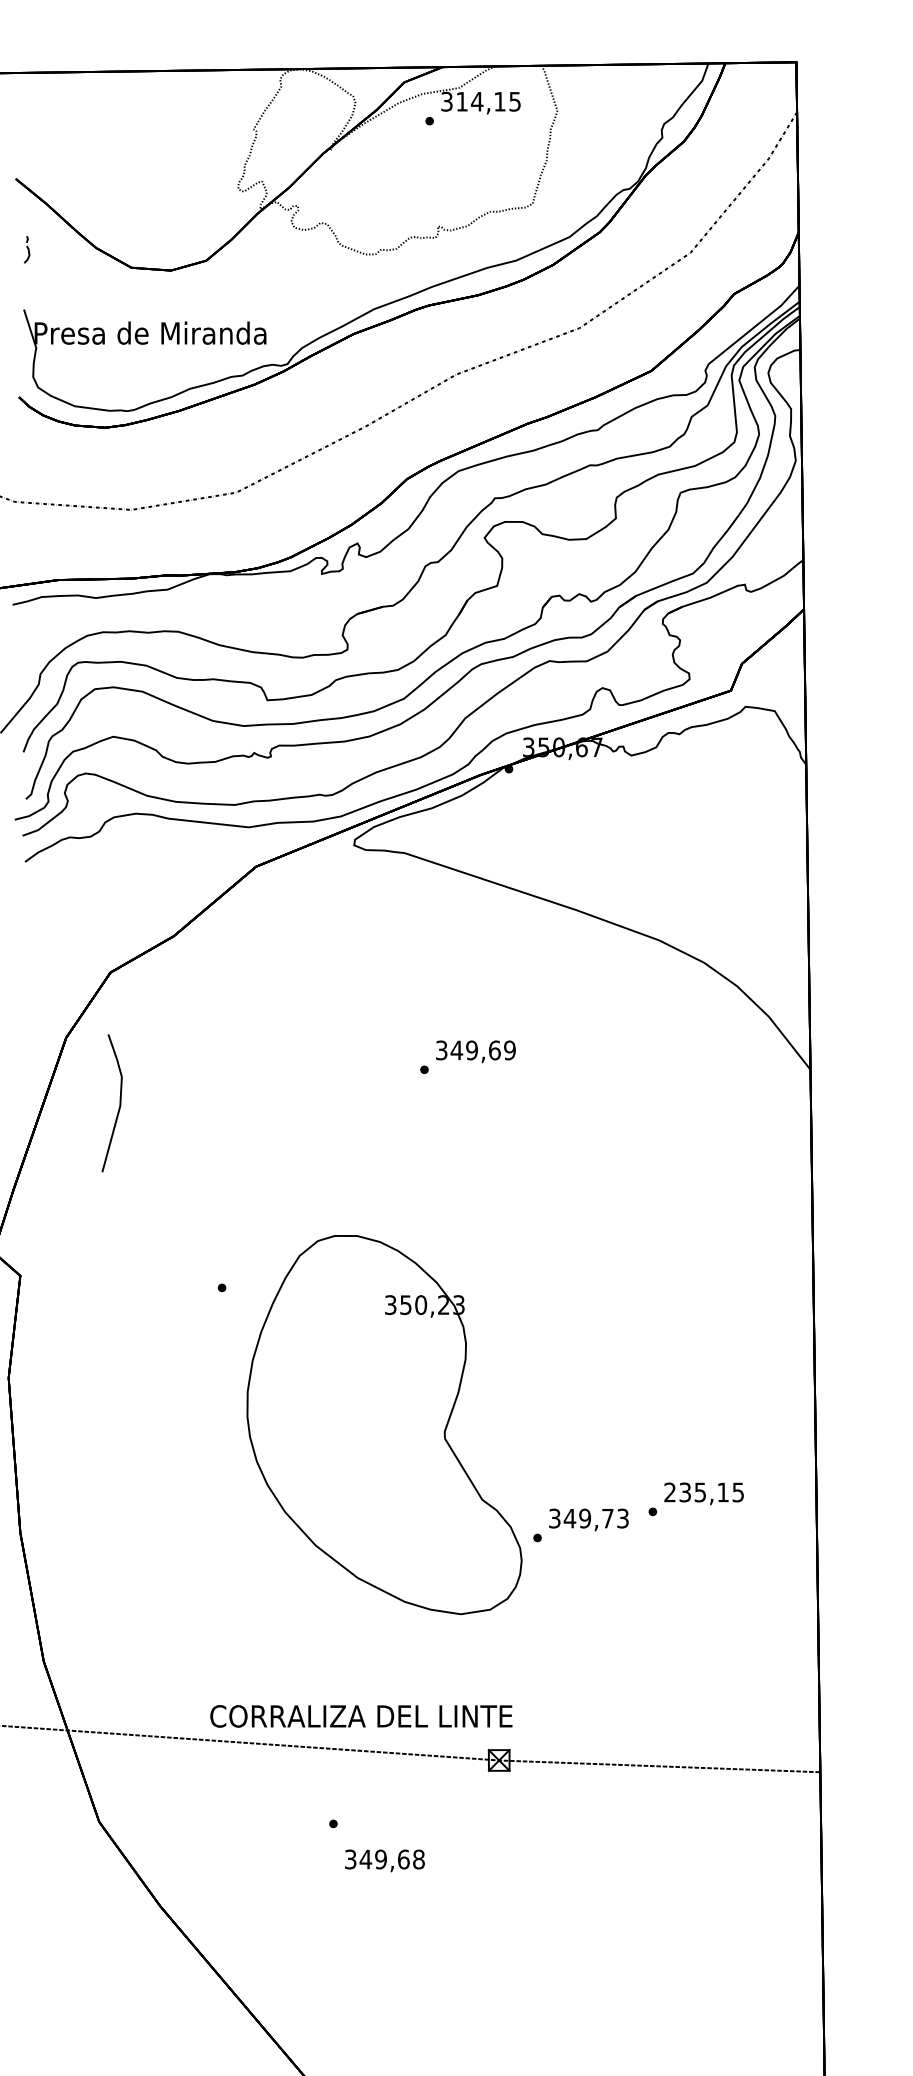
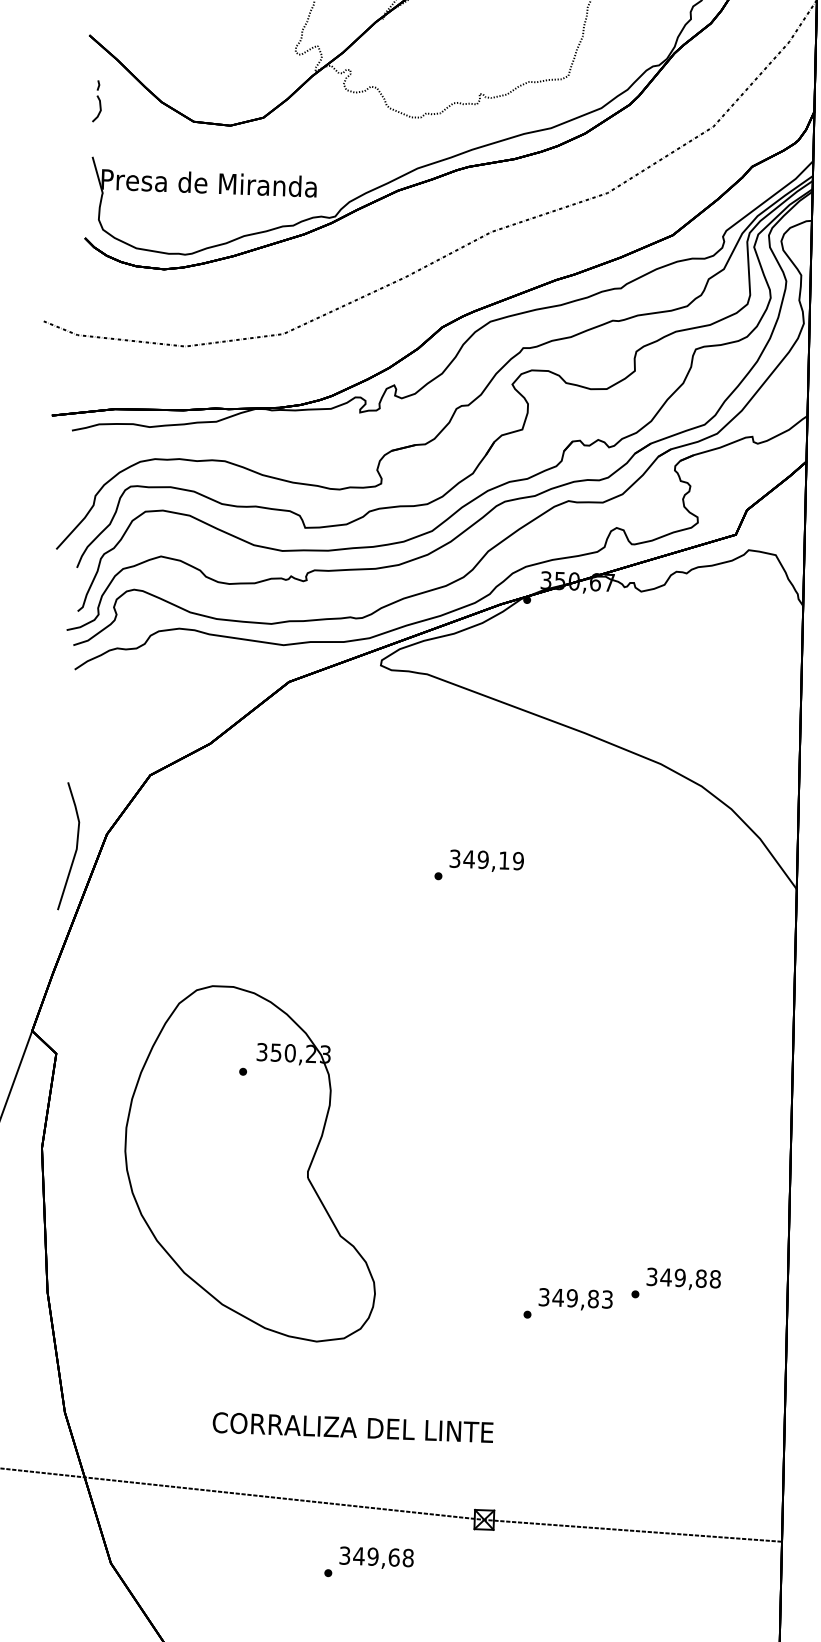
part: (26, 249) -> (96, 101), size x1.67
text: (494, 1050) -> (504, 860), 349,69 -> 349,19
line: (119, 1103) -> (76, 846), moved
part: (384, 1425) -> (252, 1163), moved
text: (704, 1492) -> (684, 1278), 235,15 -> 349,88
text: (607, 1518) -> (593, 1298), 349,73 -> 349,83
text: (361, 1716) -> (353, 1427), moved
text: (384, 1860) -> (376, 1557), moved

